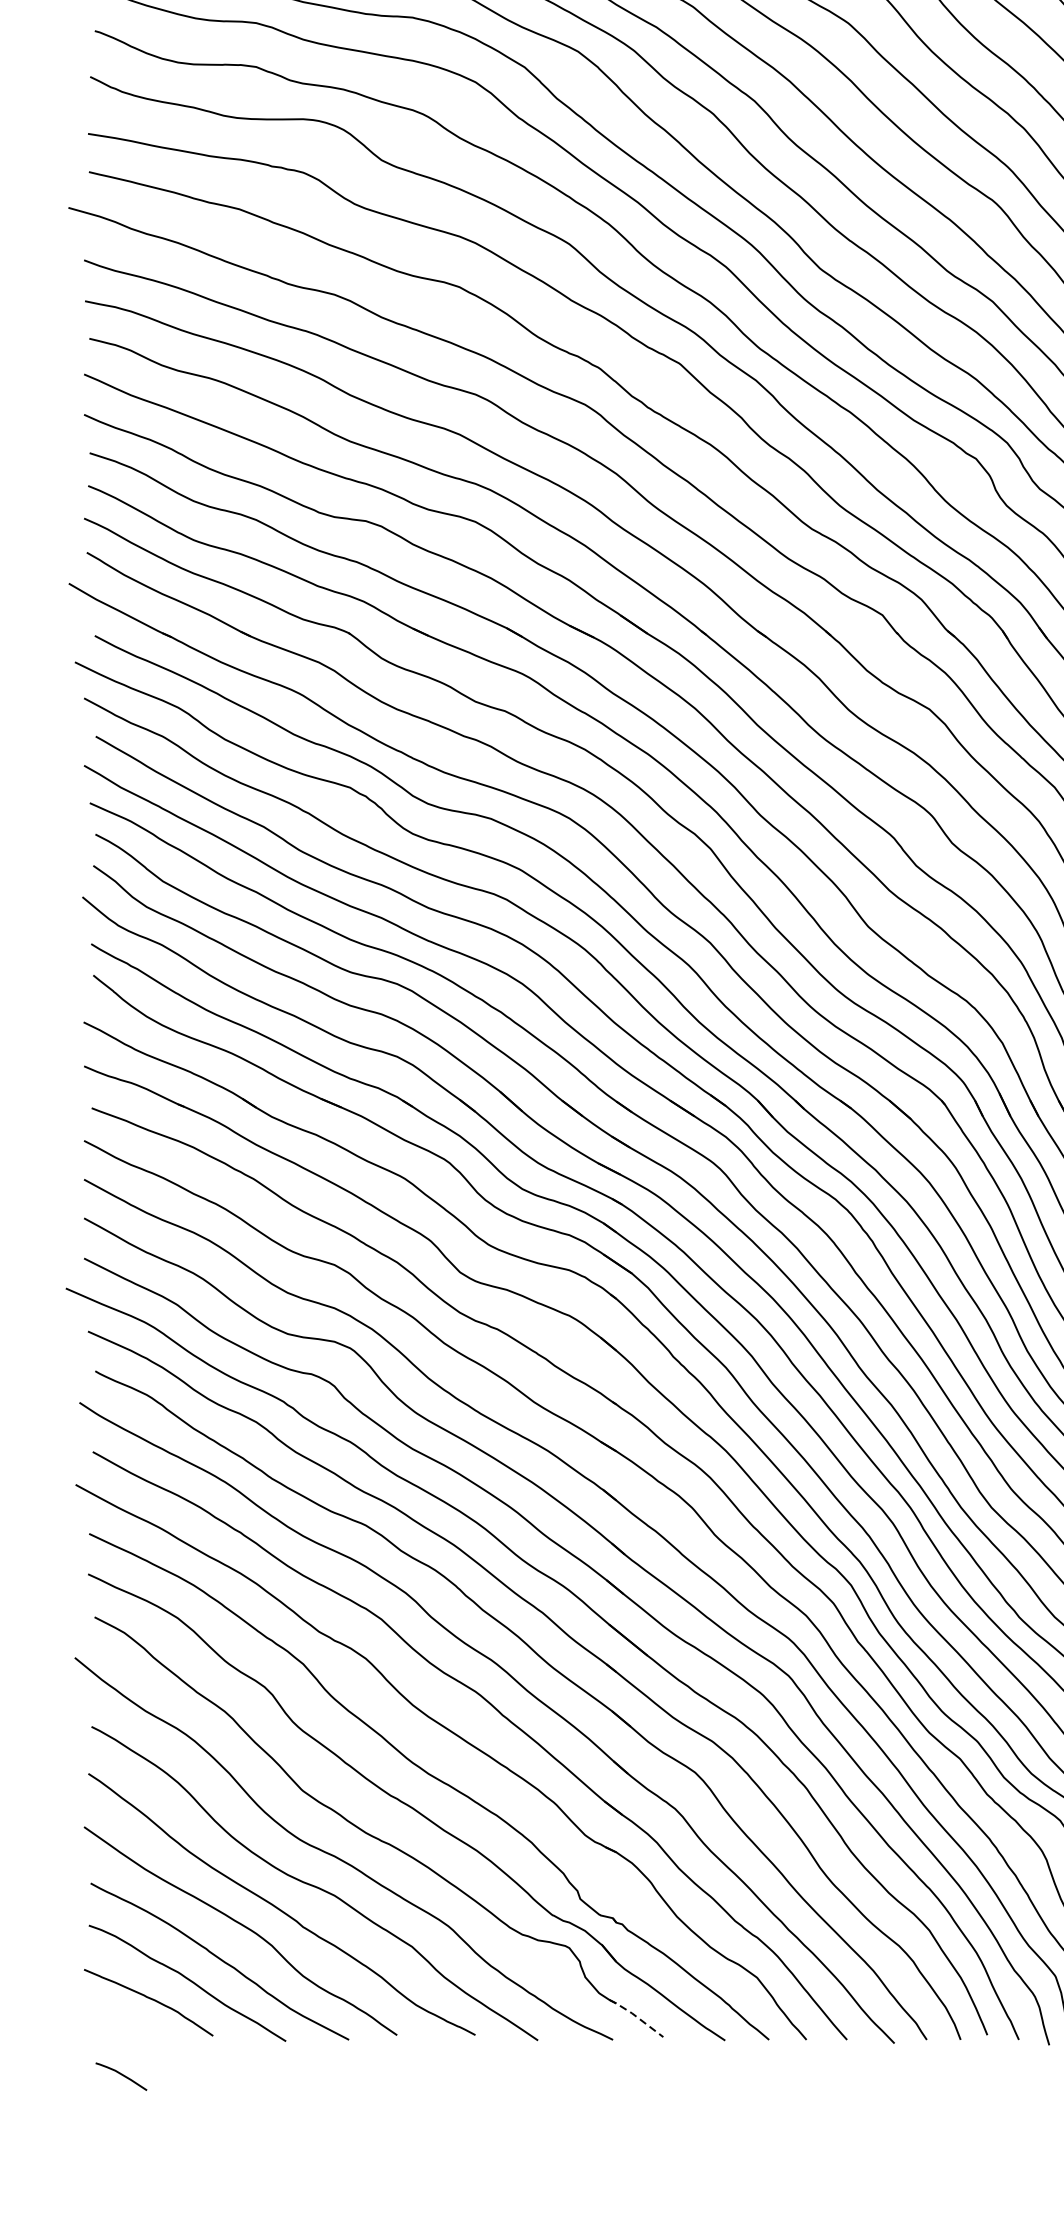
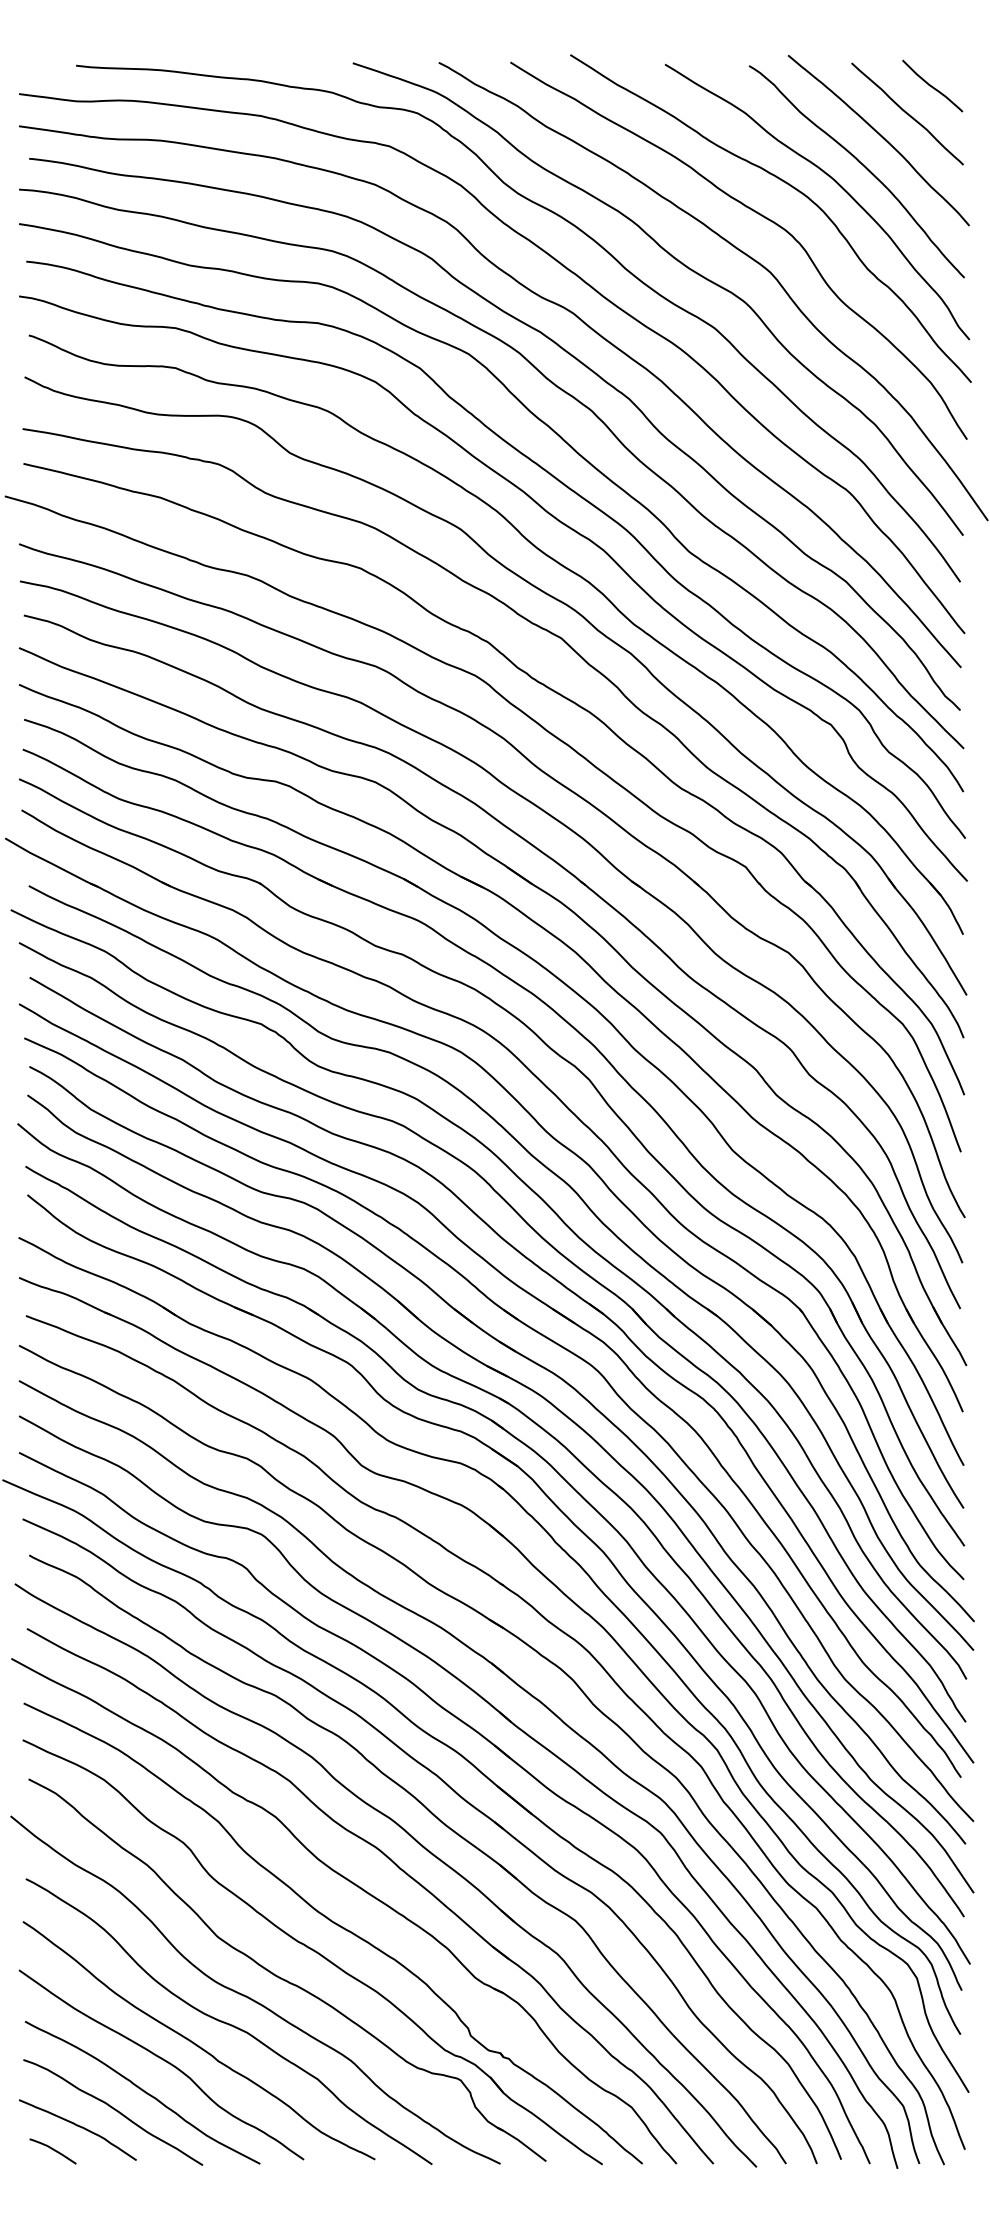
line: (636, 2016) -> (521, 2142), dashed -> solid
curve: (121, 2075) -> (53, 2150), moved

